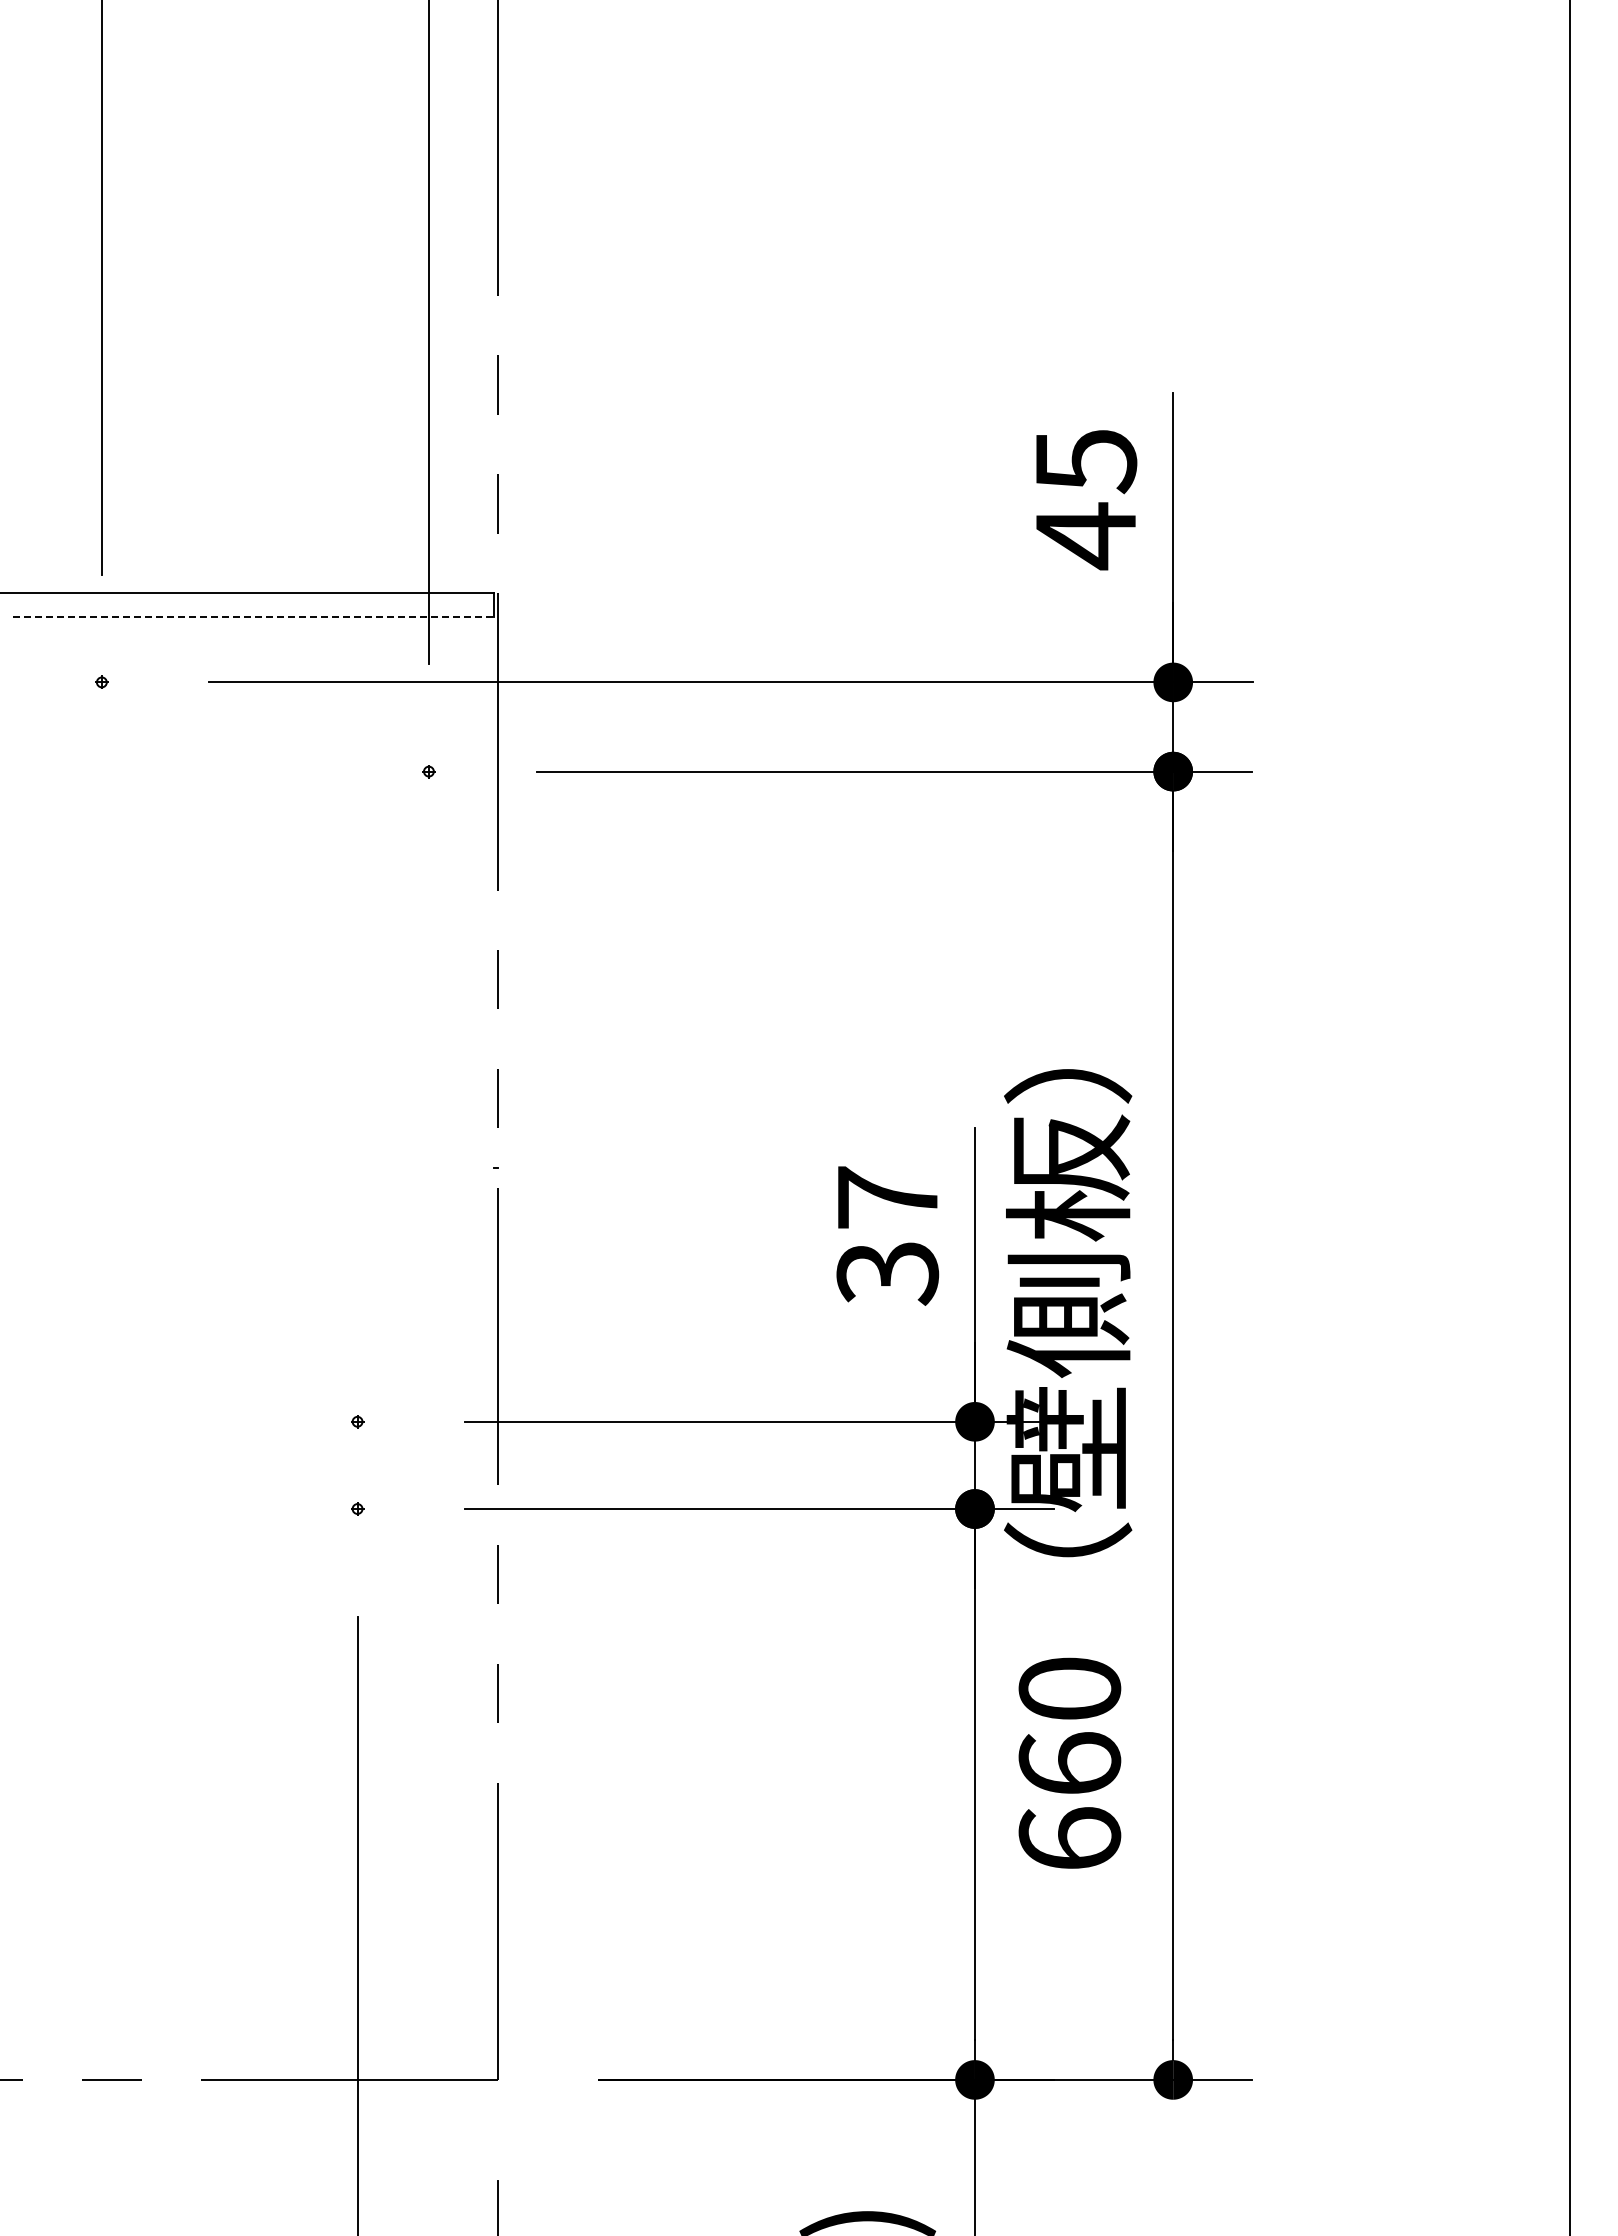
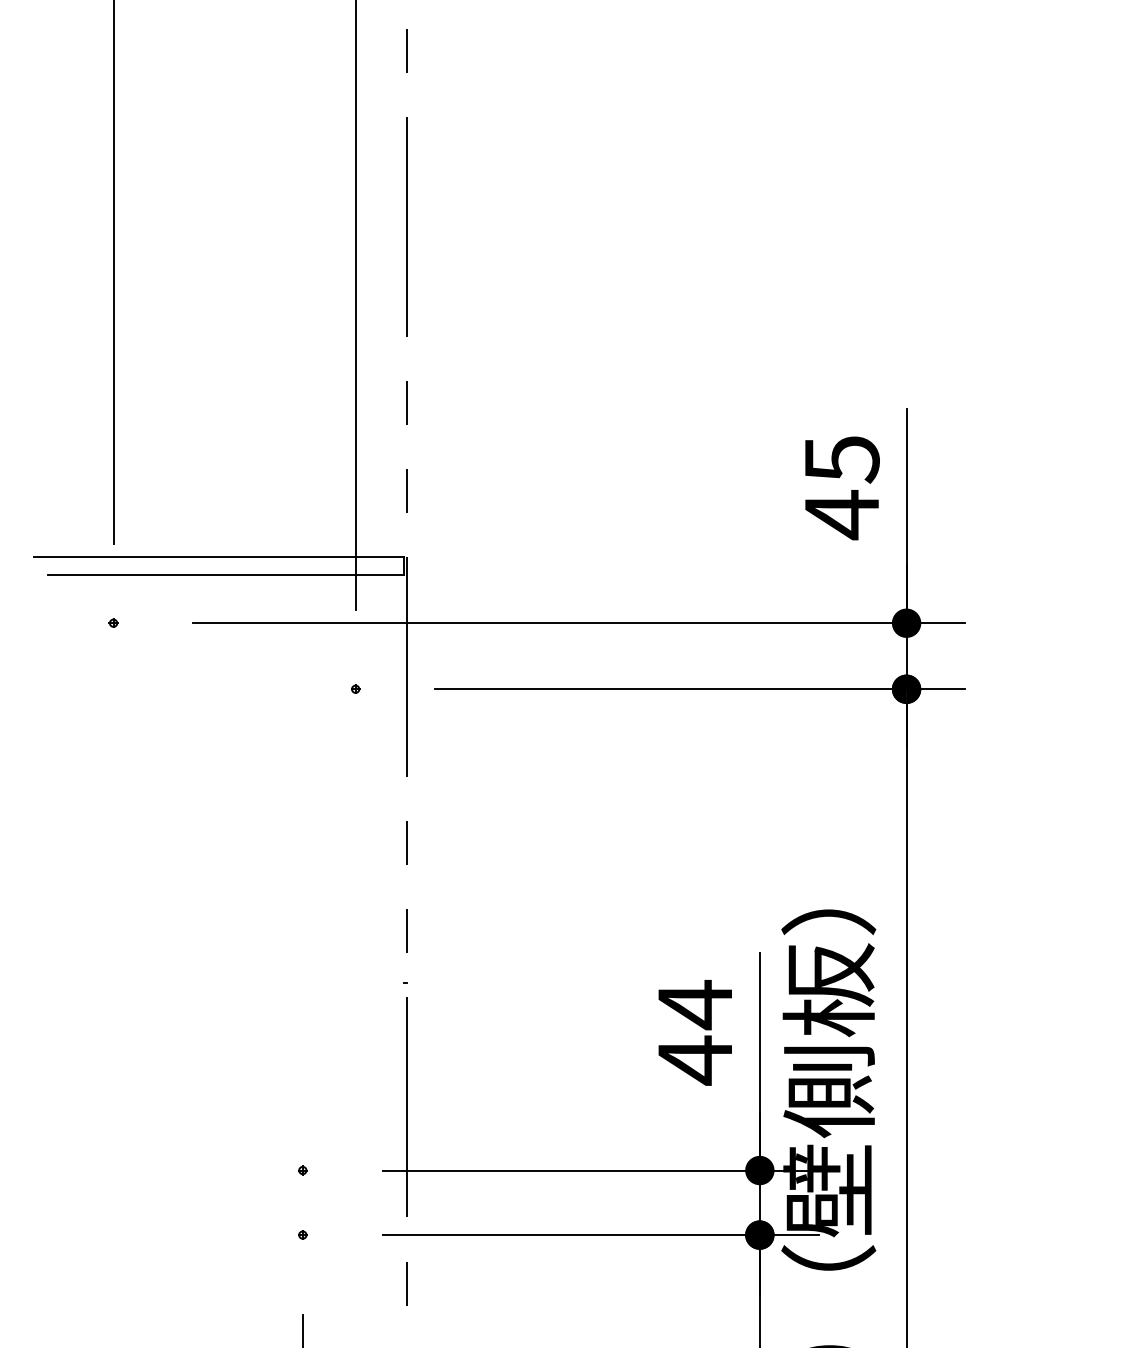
line: (253, 617) -> (225, 575), dashed -> solid
text: (887, 1235) -> (695, 1032), 37 -> 44

